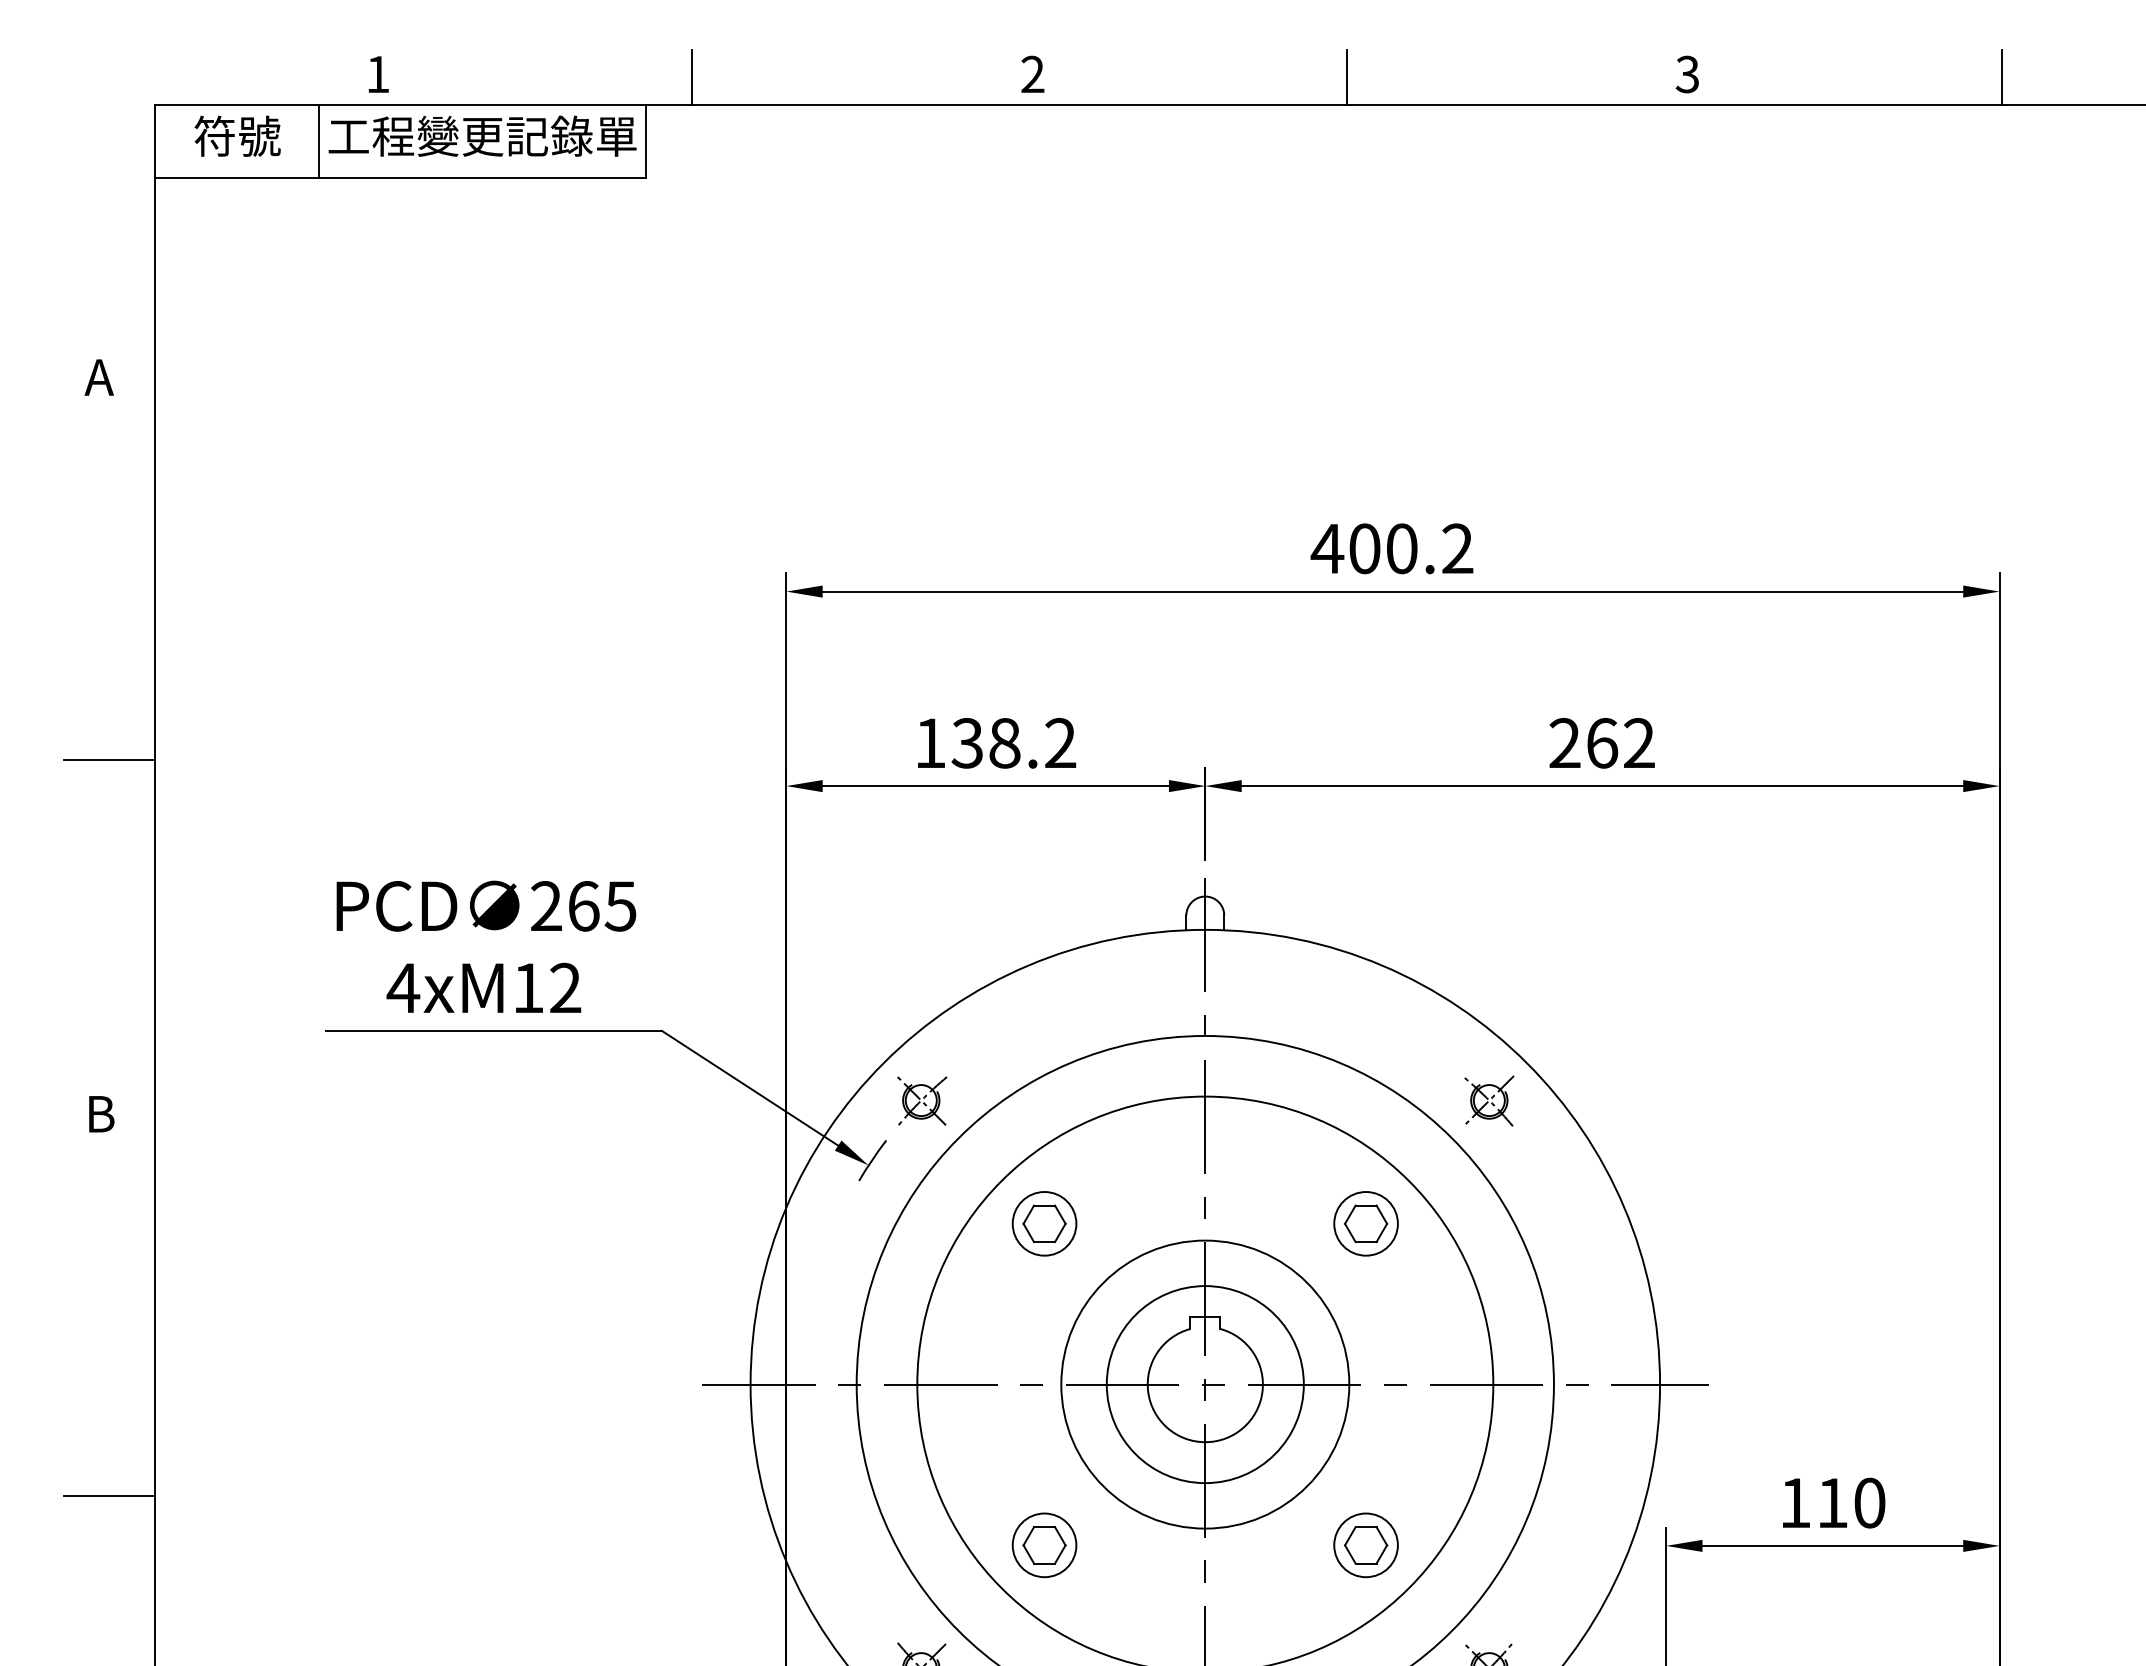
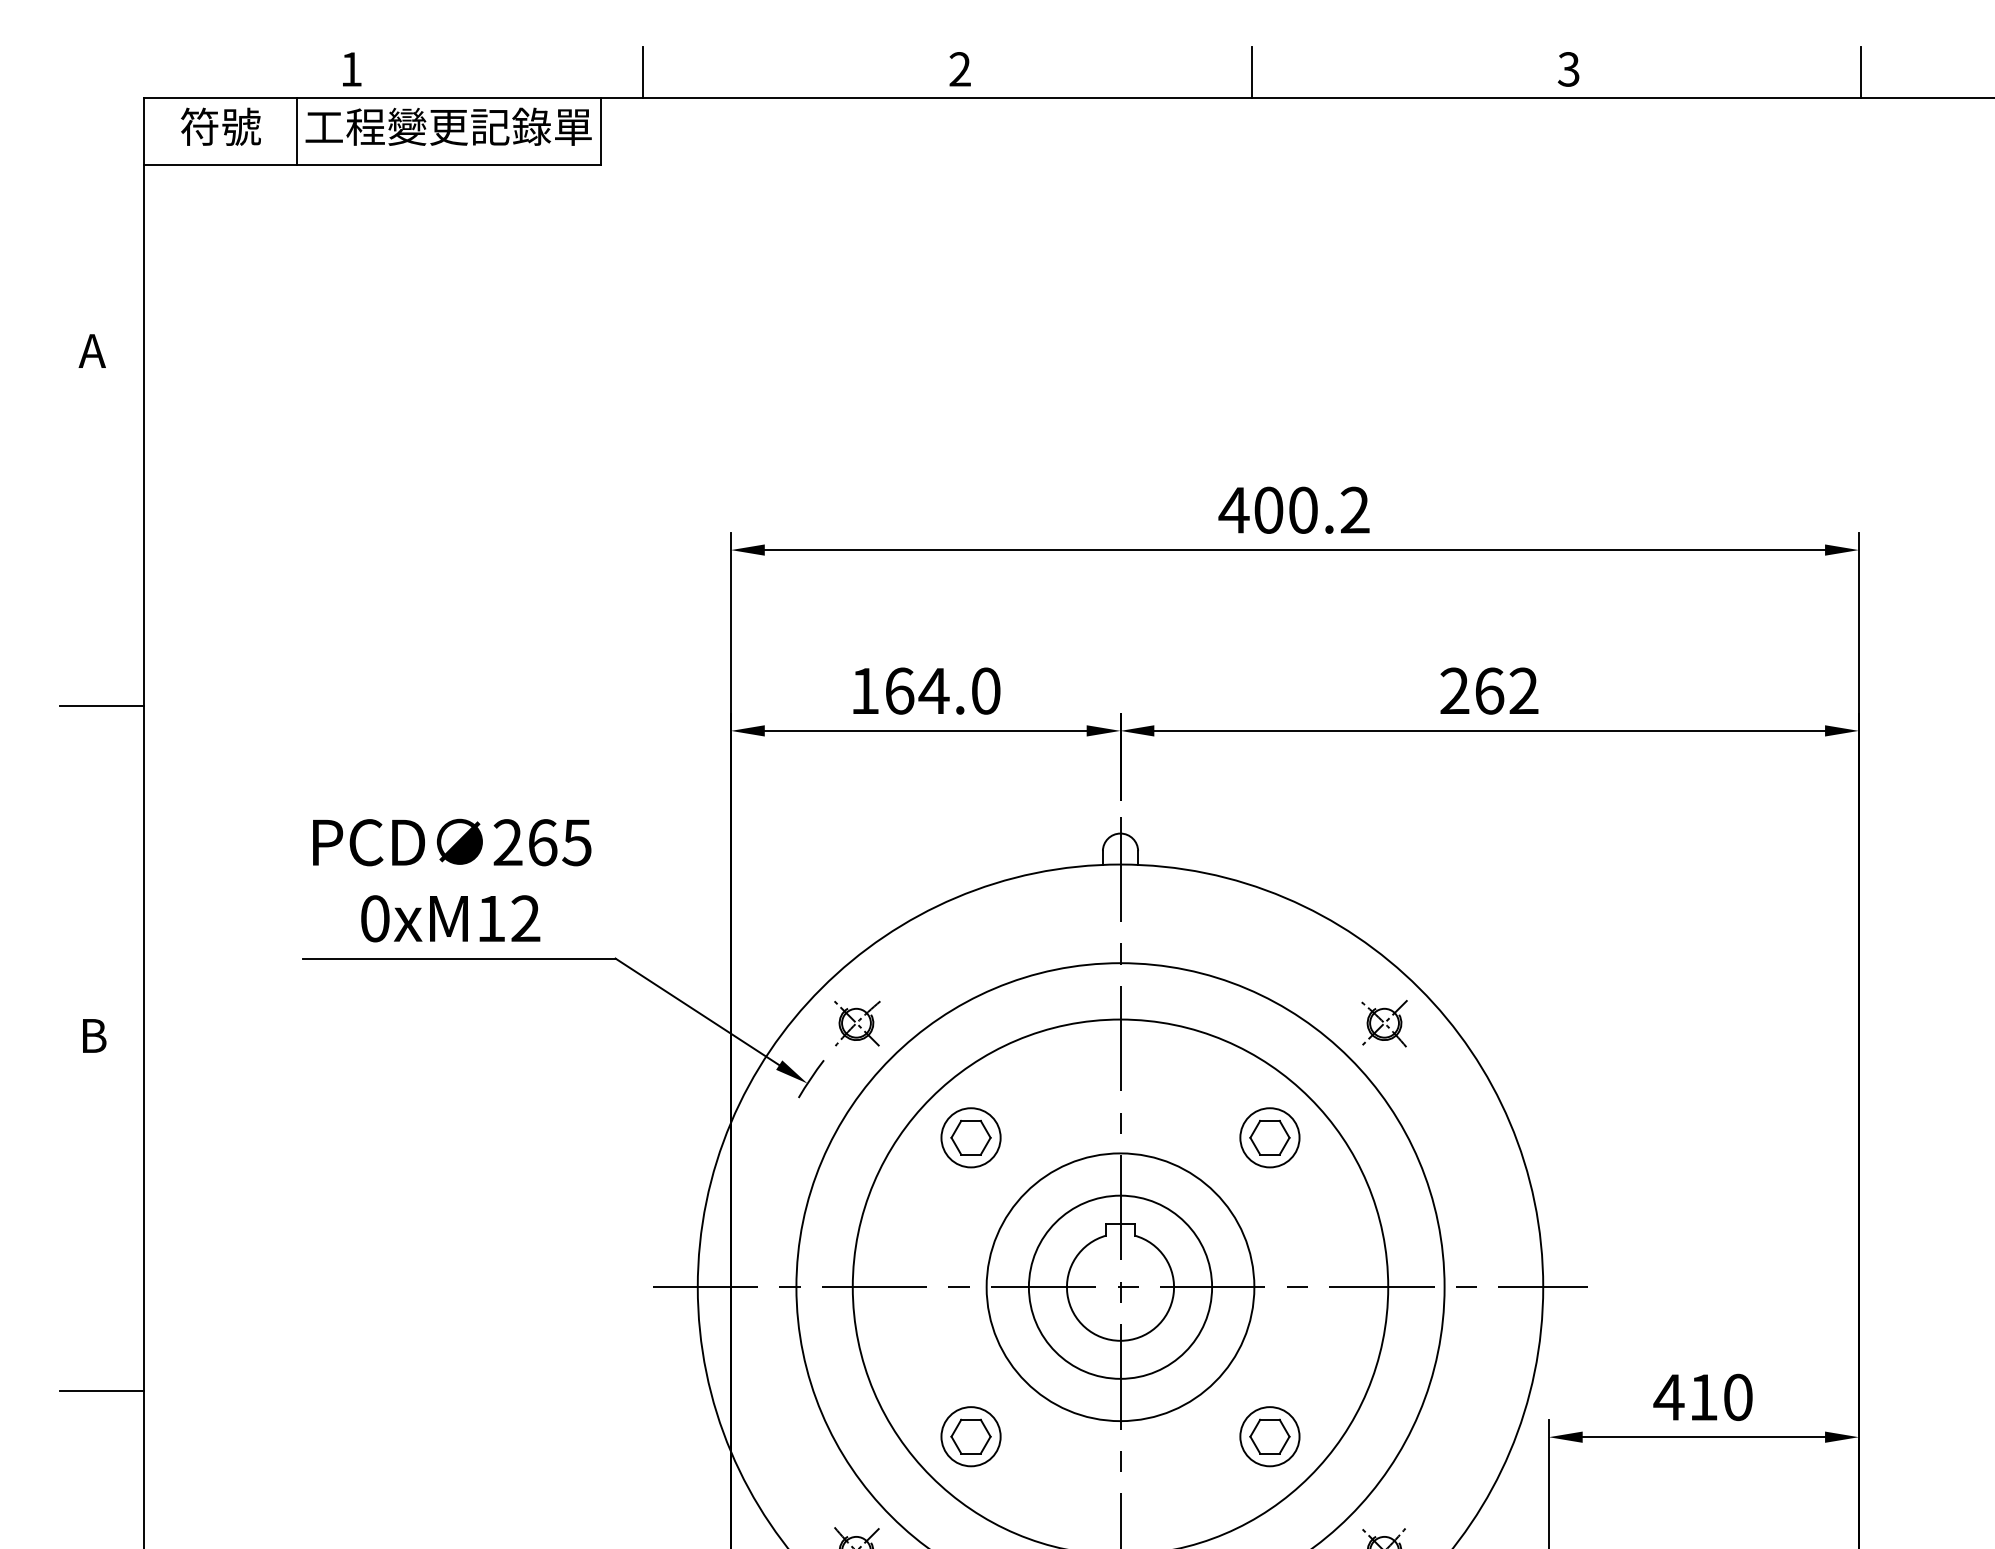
text: (1013, 743) -> (942, 691), 138.2 -> 164.0
text: (403, 987) -> (375, 918), 4xM12 -> 0xM12
text: (1795, 1502) -> (1669, 1396), 110 -> 410

